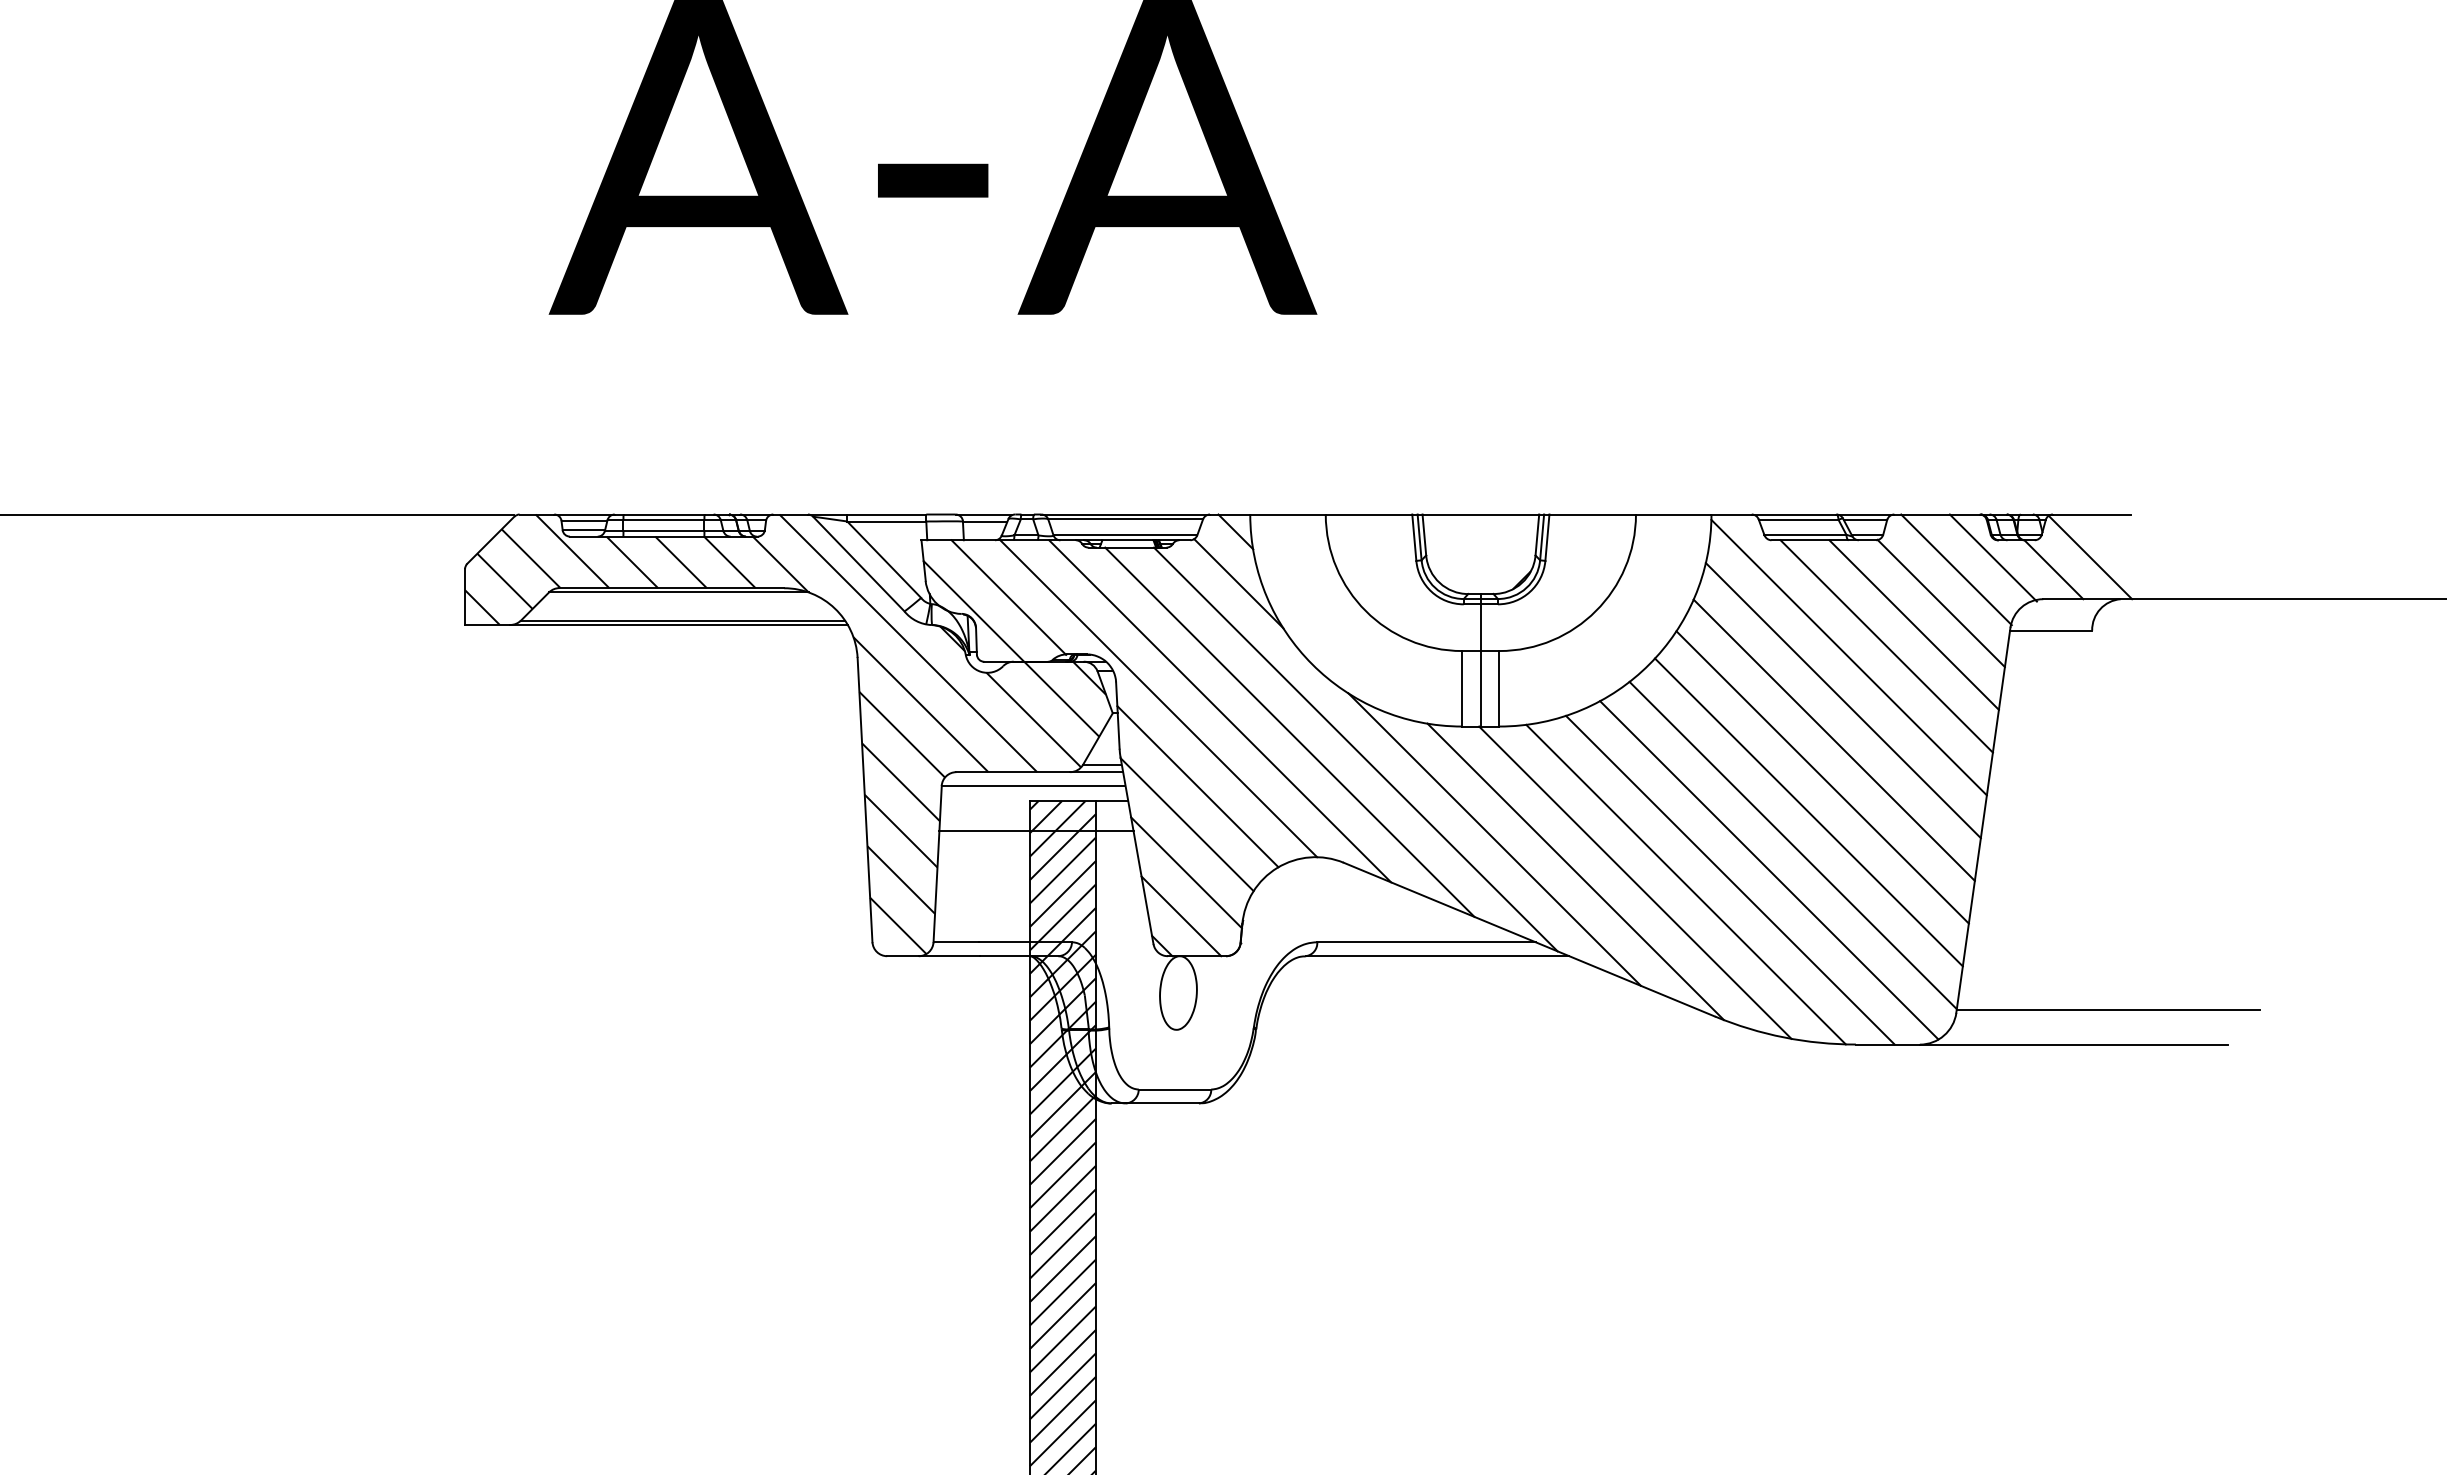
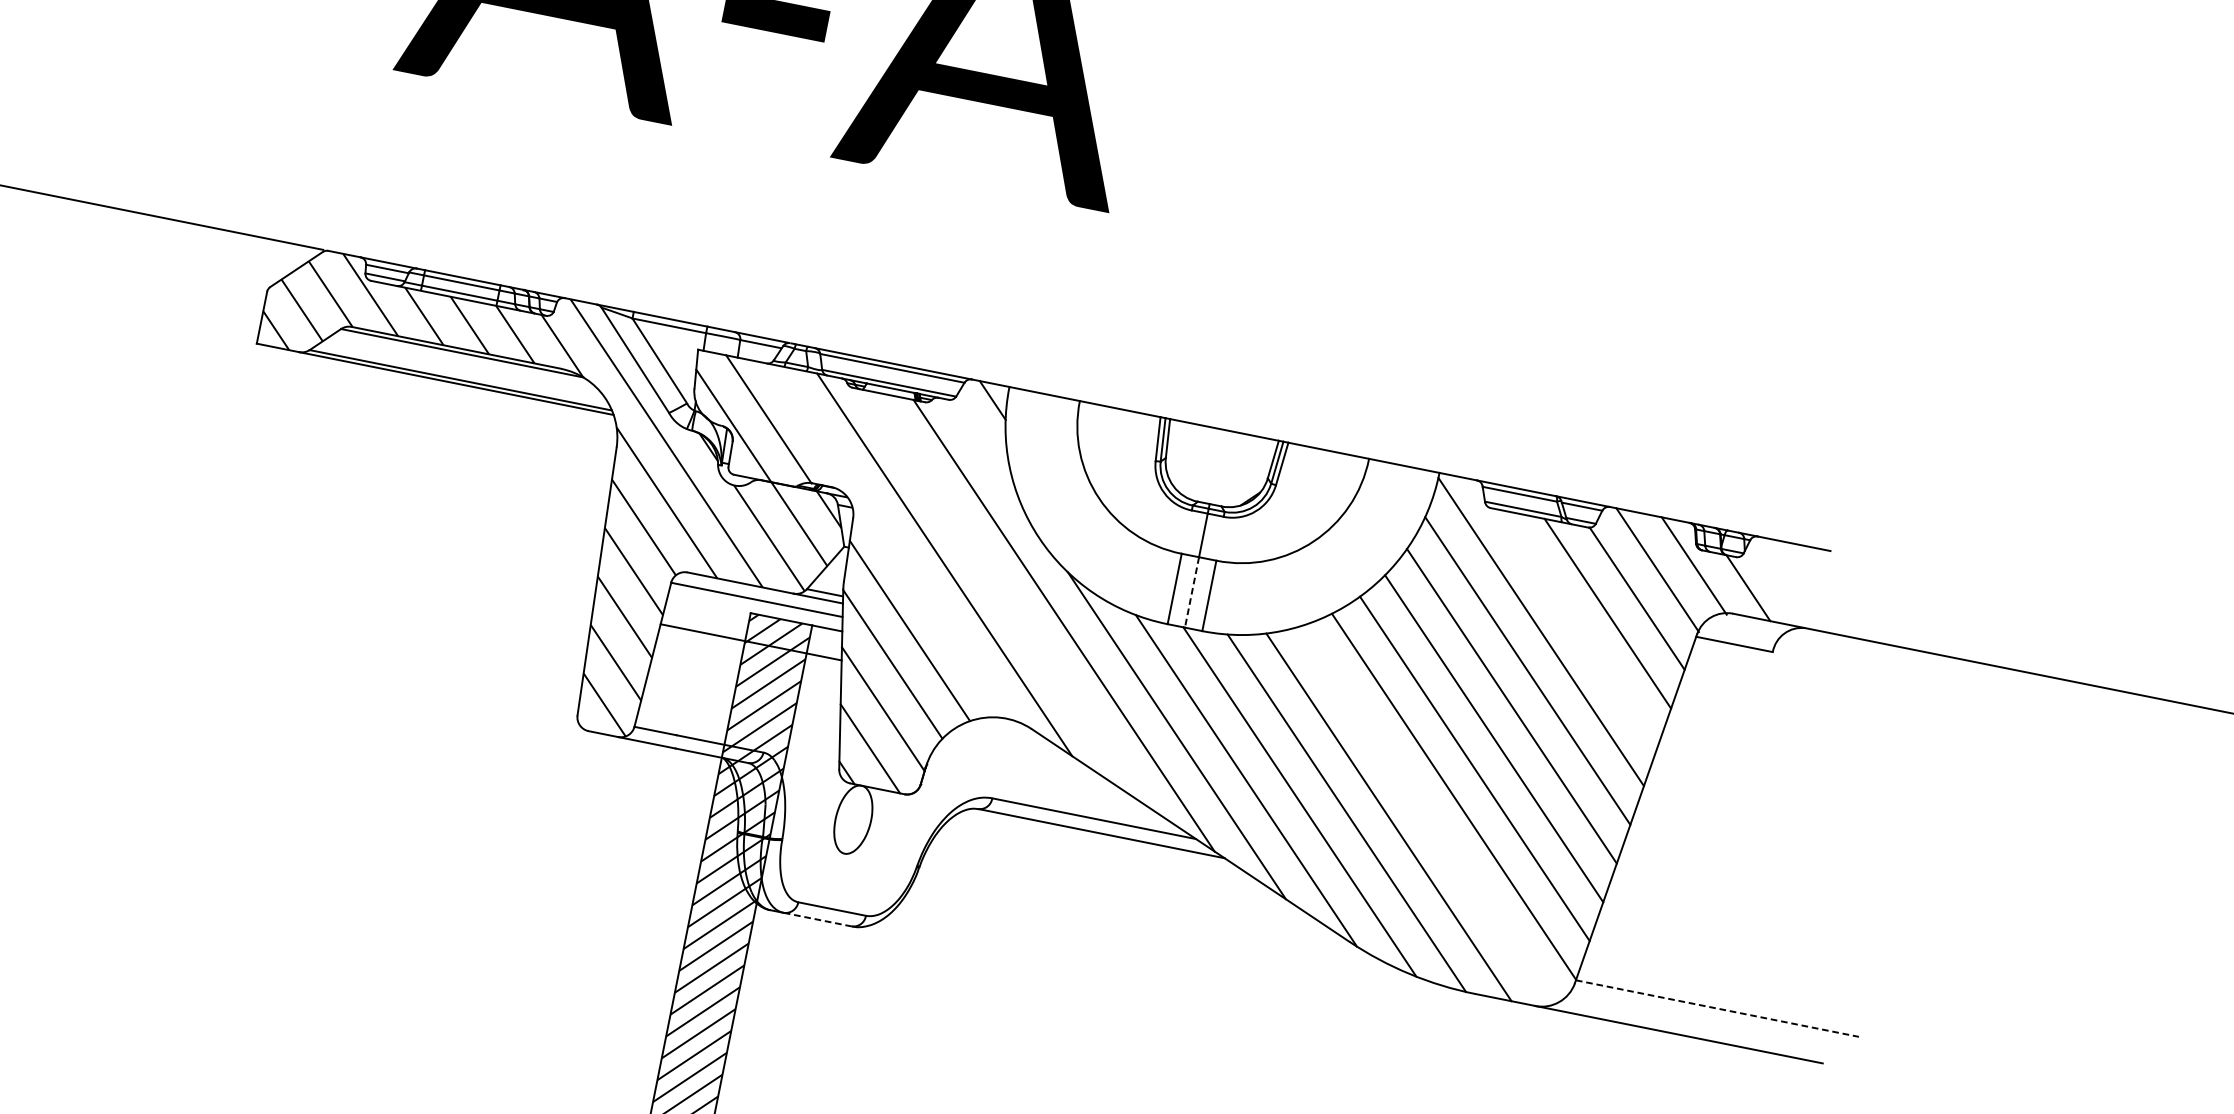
line: (2090, 557) -> (1784, 583), removed
line: (1238, 583) -> (985, 449), removed
line: (1886, 646) -> (1578, 628), removed
line: (1480, 688) -> (1191, 592), solid -> dashed
line: (1158, 698) -> (889, 541), removed
line: (1289, 731) -> (1005, 596), removed
line: (1769, 870) -> (1427, 815), removed
line: (2108, 1009) -> (1717, 1008), solid -> dashed
line: (1162, 1103) -> (817, 919), solid -> dashed

